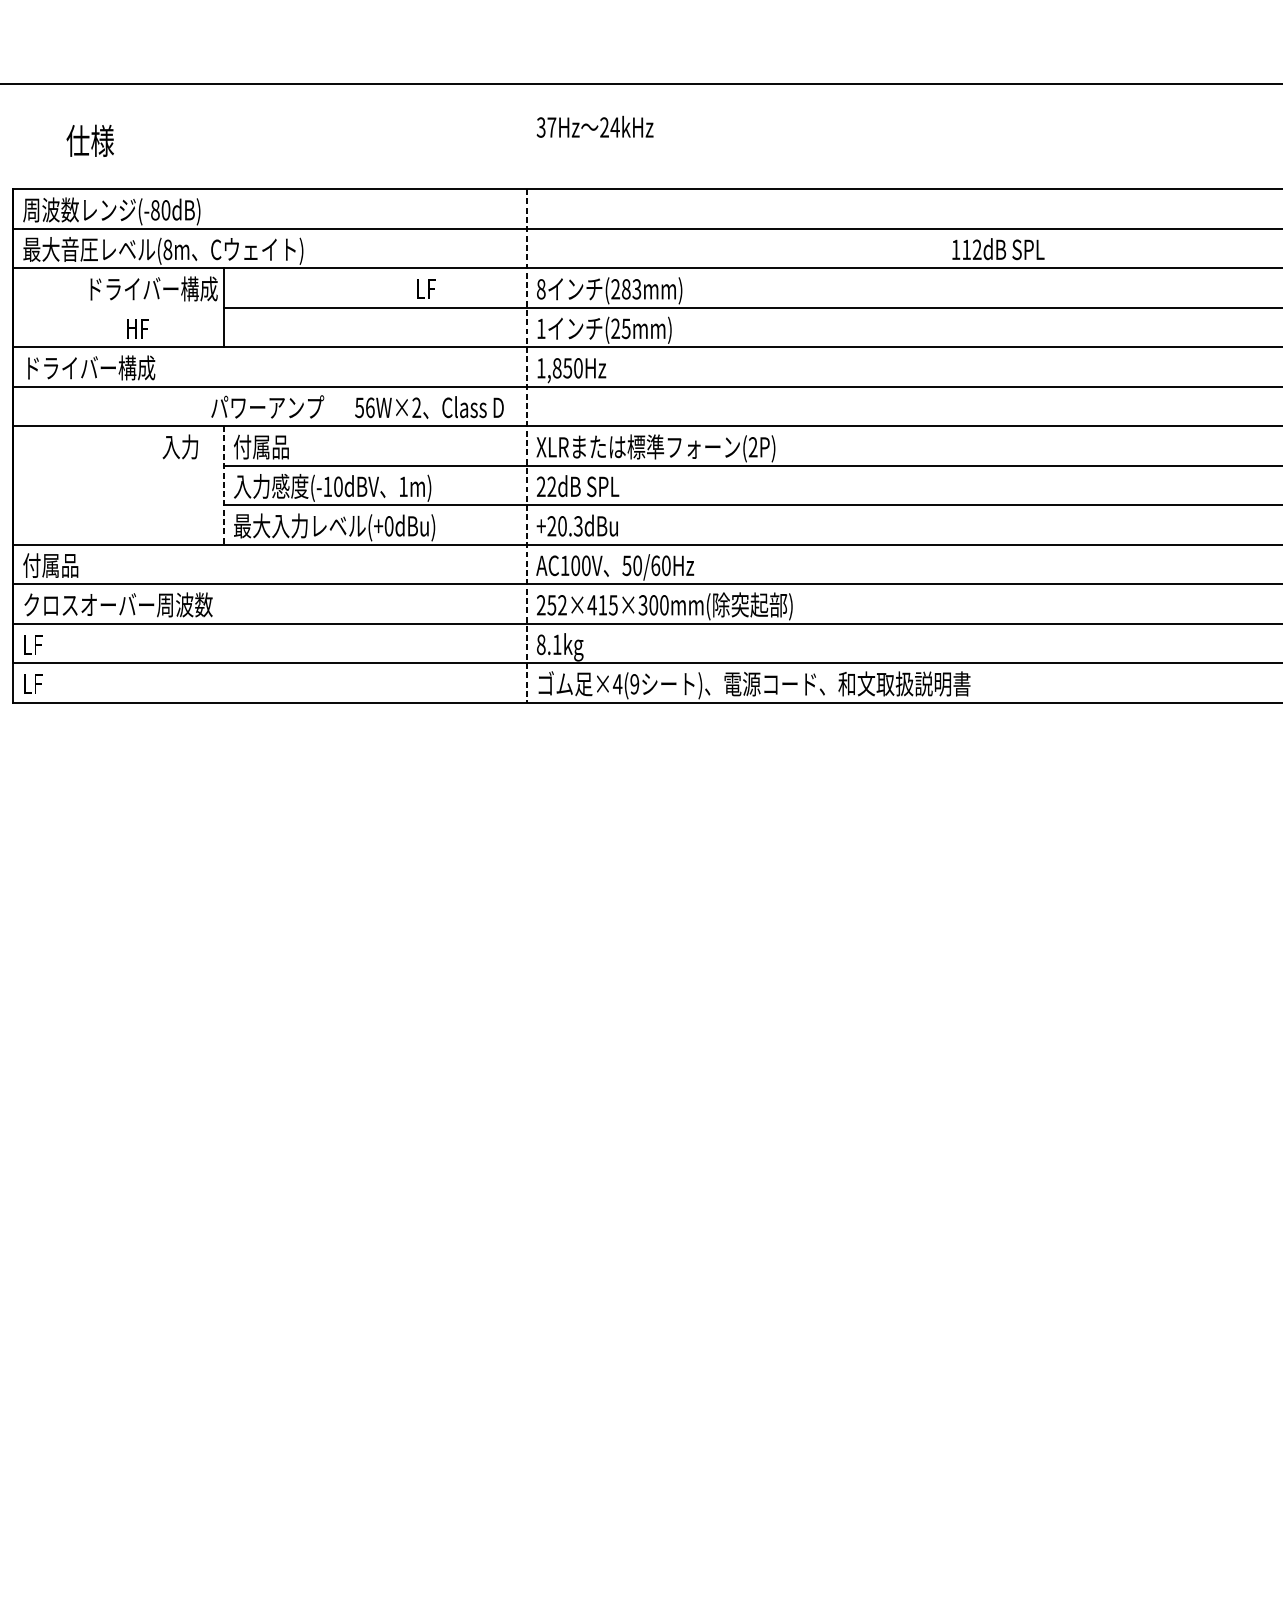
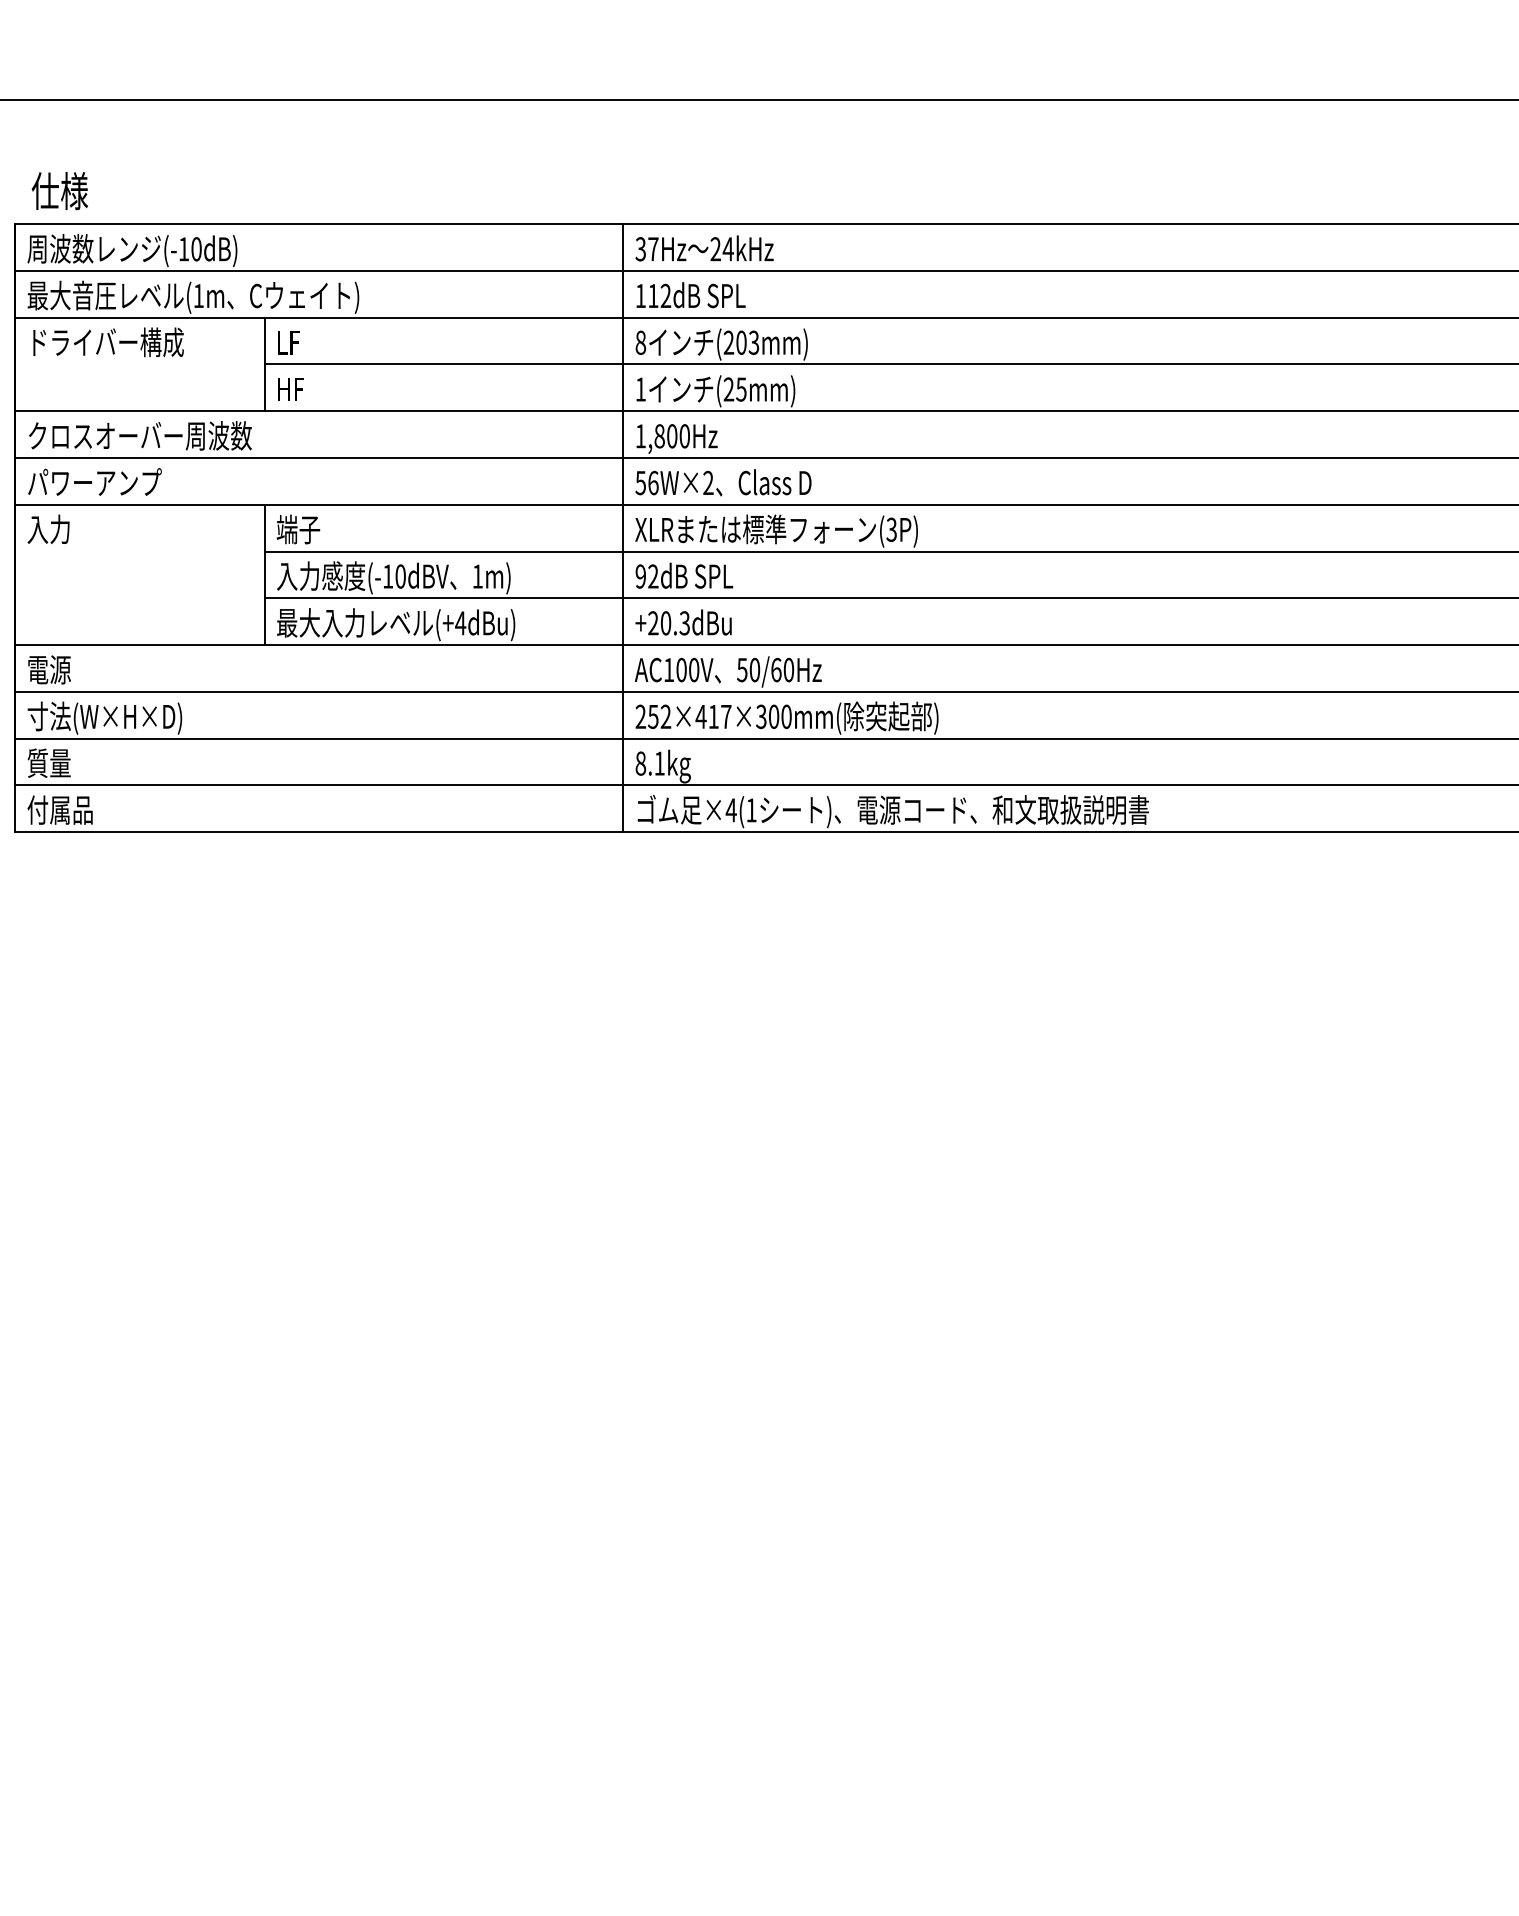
text: (595, 126) -> (704, 248), moved
text: (89, 141) -> (59, 191), moved
text: (154, 210) -> (183, 249), (-80dB) -> (-10dB)
text: (167, 249) -> (198, 295), (8m -> (1m
text: (997, 249) -> (690, 295), moved
text: (154, 289) -> (108, 342), moved
text: (426, 289) -> (288, 342), moved
text: (626, 289) -> (741, 342), (283mm) -> (203mm)
text: (137, 328) -> (290, 389), moved
text: (118, 367) -> (140, 435), ドライバー構成 -> クロスオーバー周波数
text: (567, 368) -> (671, 436), 1,850Hz -> 1,800Hz
text: (267, 406) -> (94, 481), moved
text: (429, 407) -> (723, 482), moved
line: (526, 446) -> (623, 528), dashed -> solid
text: (180, 447) -> (48, 529), moved
text: (261, 447) -> (309, 529), 付属品 -> 端子
text: (753, 447) -> (891, 529), (2P) -> (3P)
line: (223, 485) -> (264, 575), dashed -> solid
text: (540, 486) -> (640, 576), 22dB -> 92dB
text: (388, 526) -> (460, 623), (+0dBu) -> (+4dBu)
text: (50, 565) -> (59, 669), 付属品 -> 電源
text: (117, 605) -> (139, 717), クロスオーバー周波数 -> 寸法(W×H×D)
text: (613, 605) -> (726, 717), 252×415×300mm( -> 252×417×300mm(
text: (40, 643) -> (48, 762), LF -> 質量
text: (50, 683) -> (59, 809), LF -> 付属品
text: (634, 684) -> (751, 810), ×4(9 -> ×4(1

